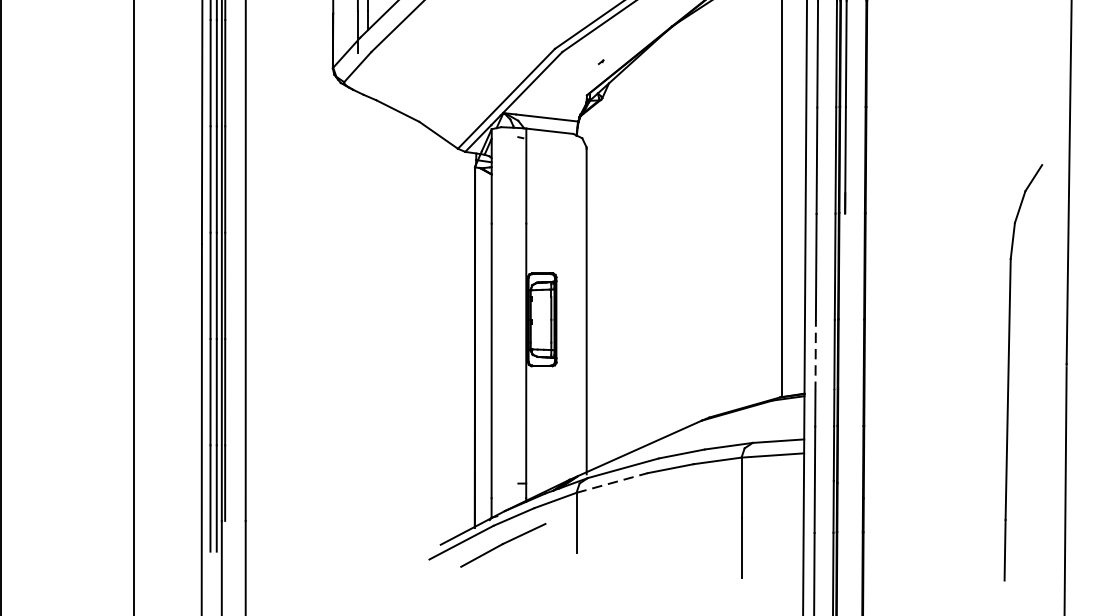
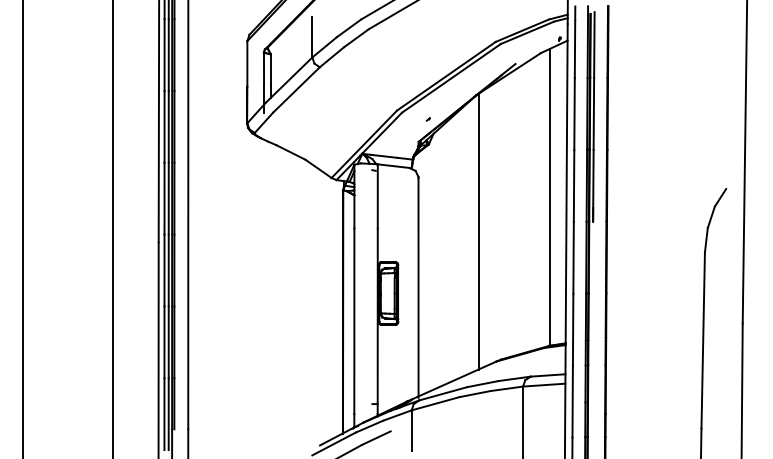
line: (675, 228) -> (478, 231), added
line: (816, 355) -> (573, 317), dashed -> solid
line: (611, 482) -> (435, 403), dashed -> solid

